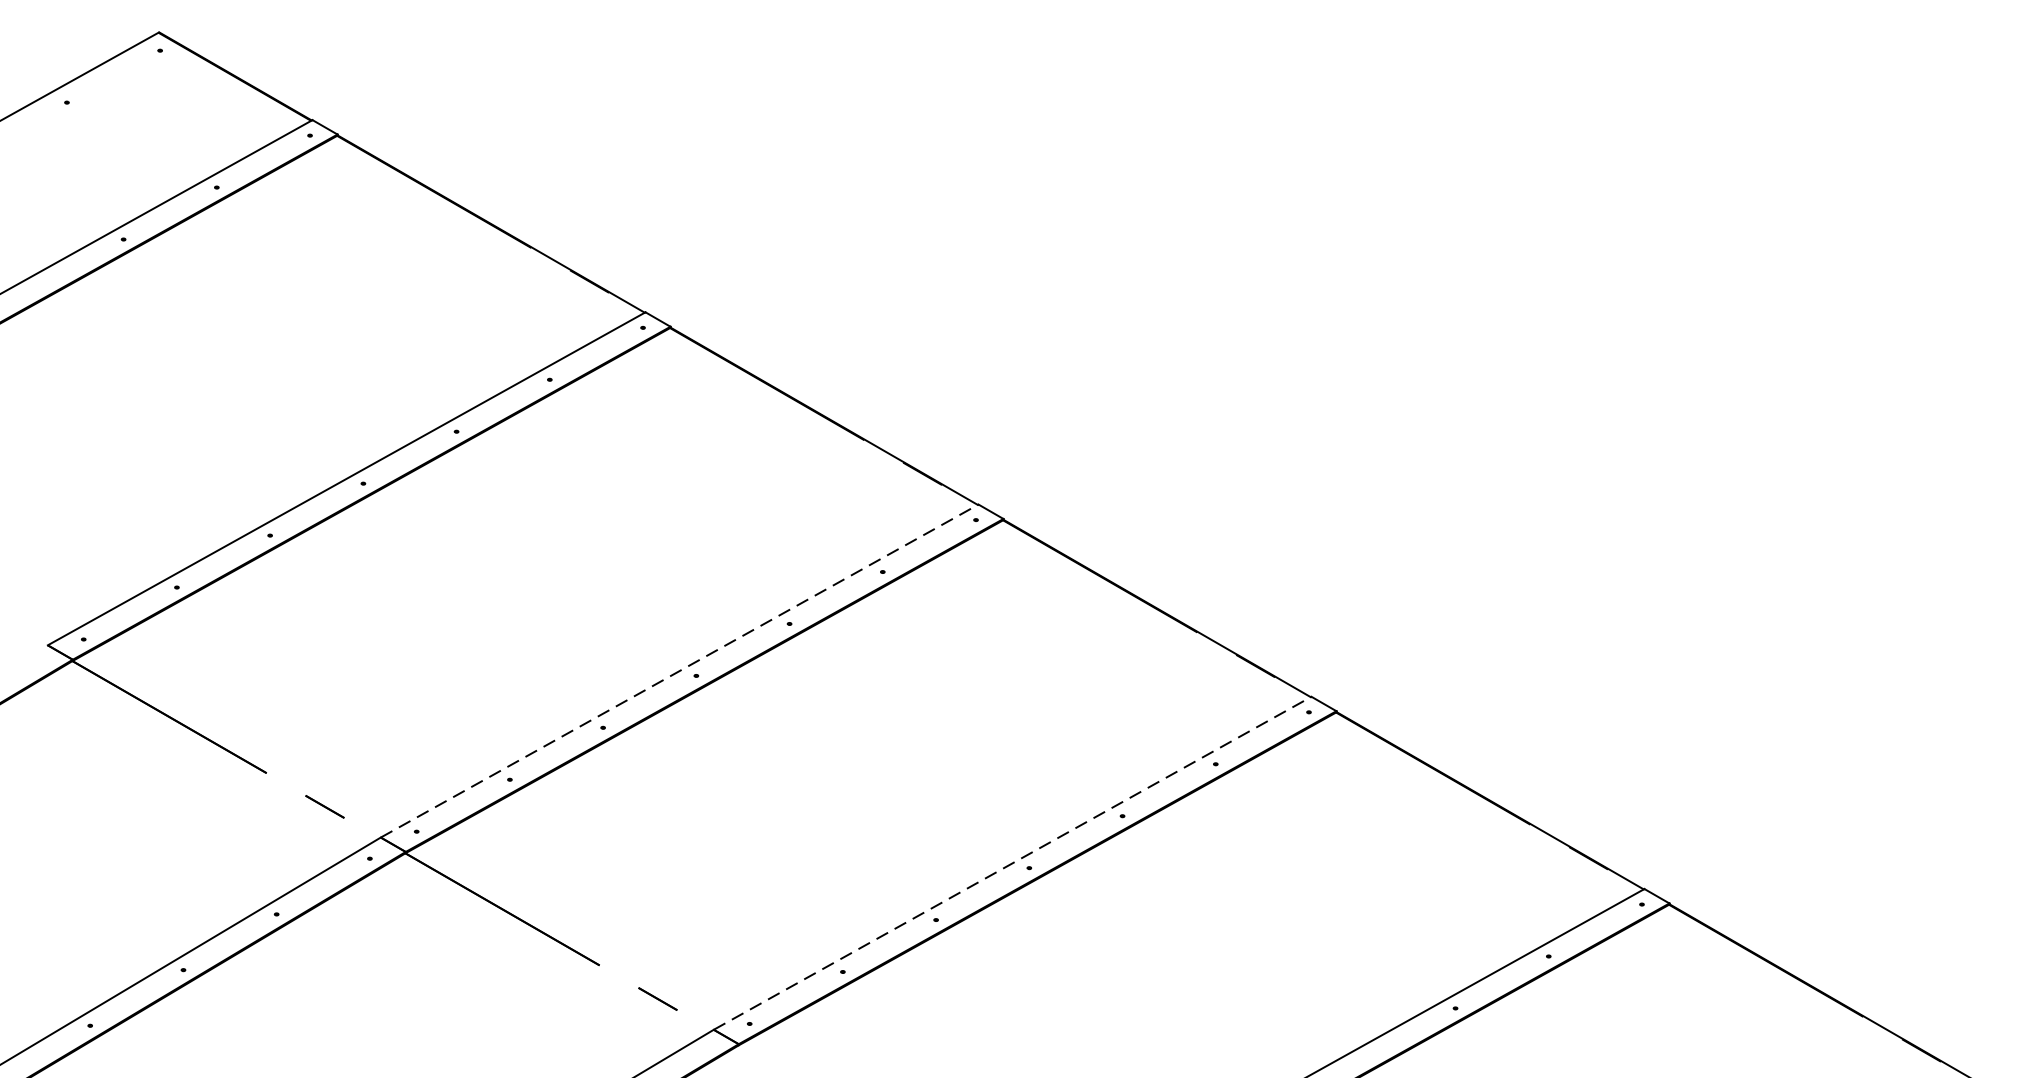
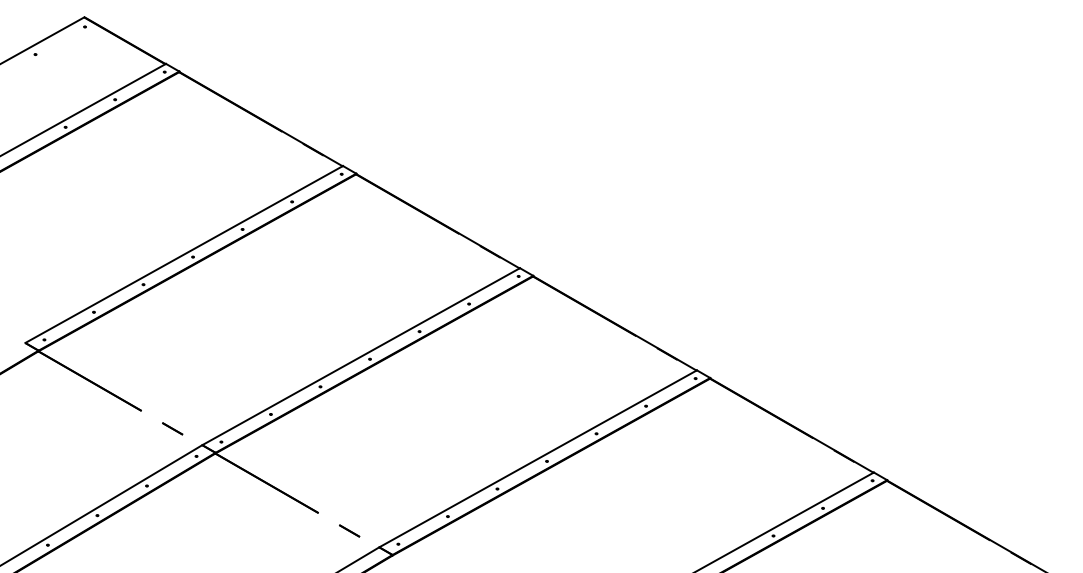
line: (680, 670) -> (361, 356), dashed -> solid
line: (1013, 862) -> (538, 458), dashed -> solid

